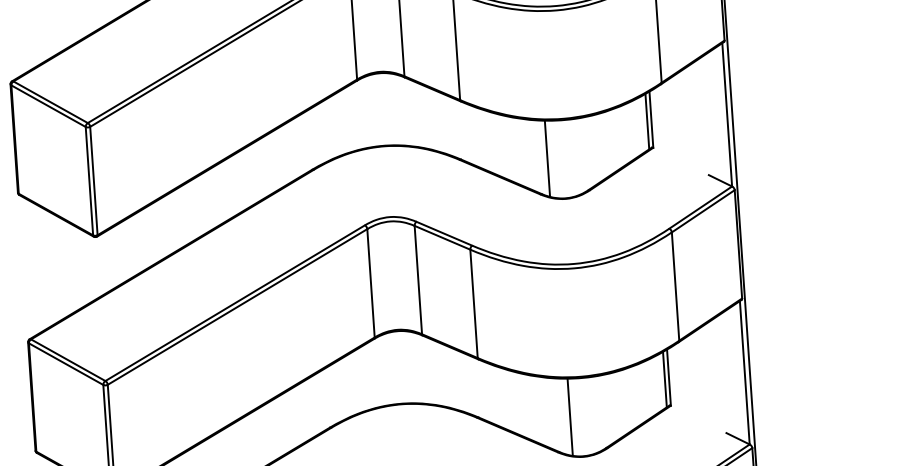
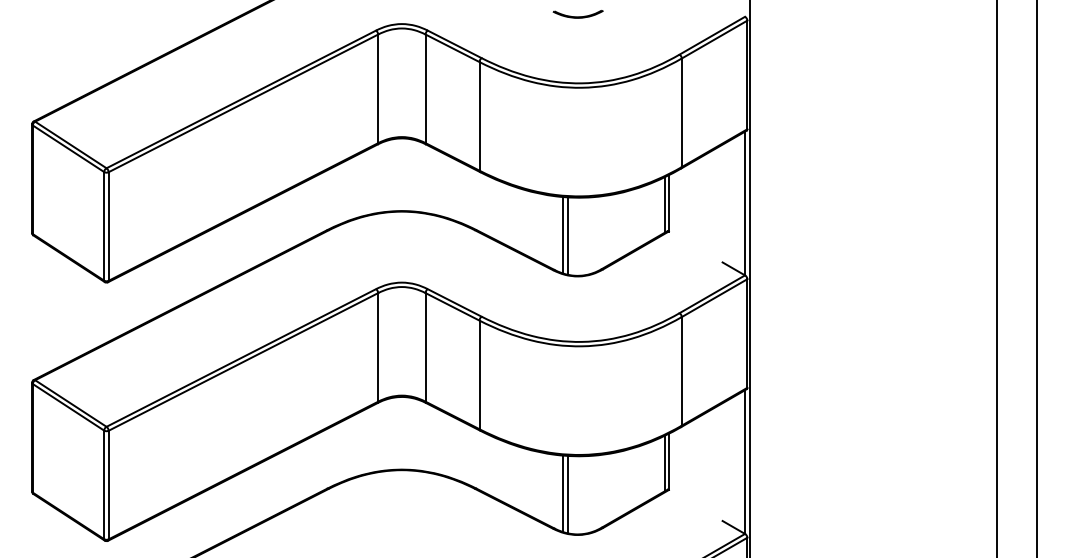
line: (552, 158) -> (567, 235), added
line: (564, 416) -> (562, 493), added

